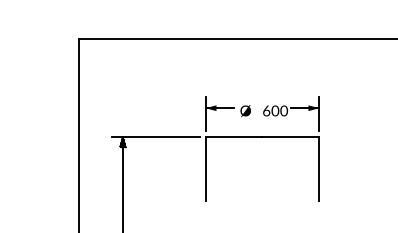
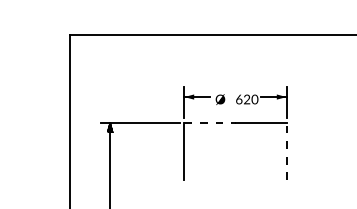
text: (275, 112) -> (247, 100), 600 -> 620
line: (234, 136) -> (210, 122), solid -> dashed
line: (319, 168) -> (286, 151), solid -> dashed

